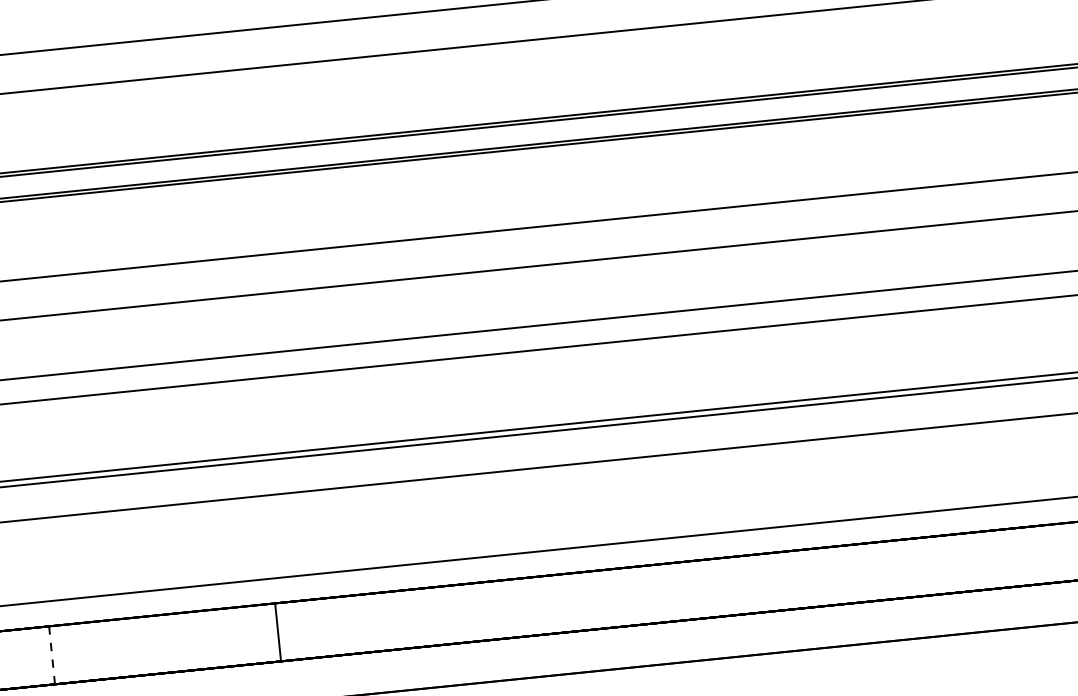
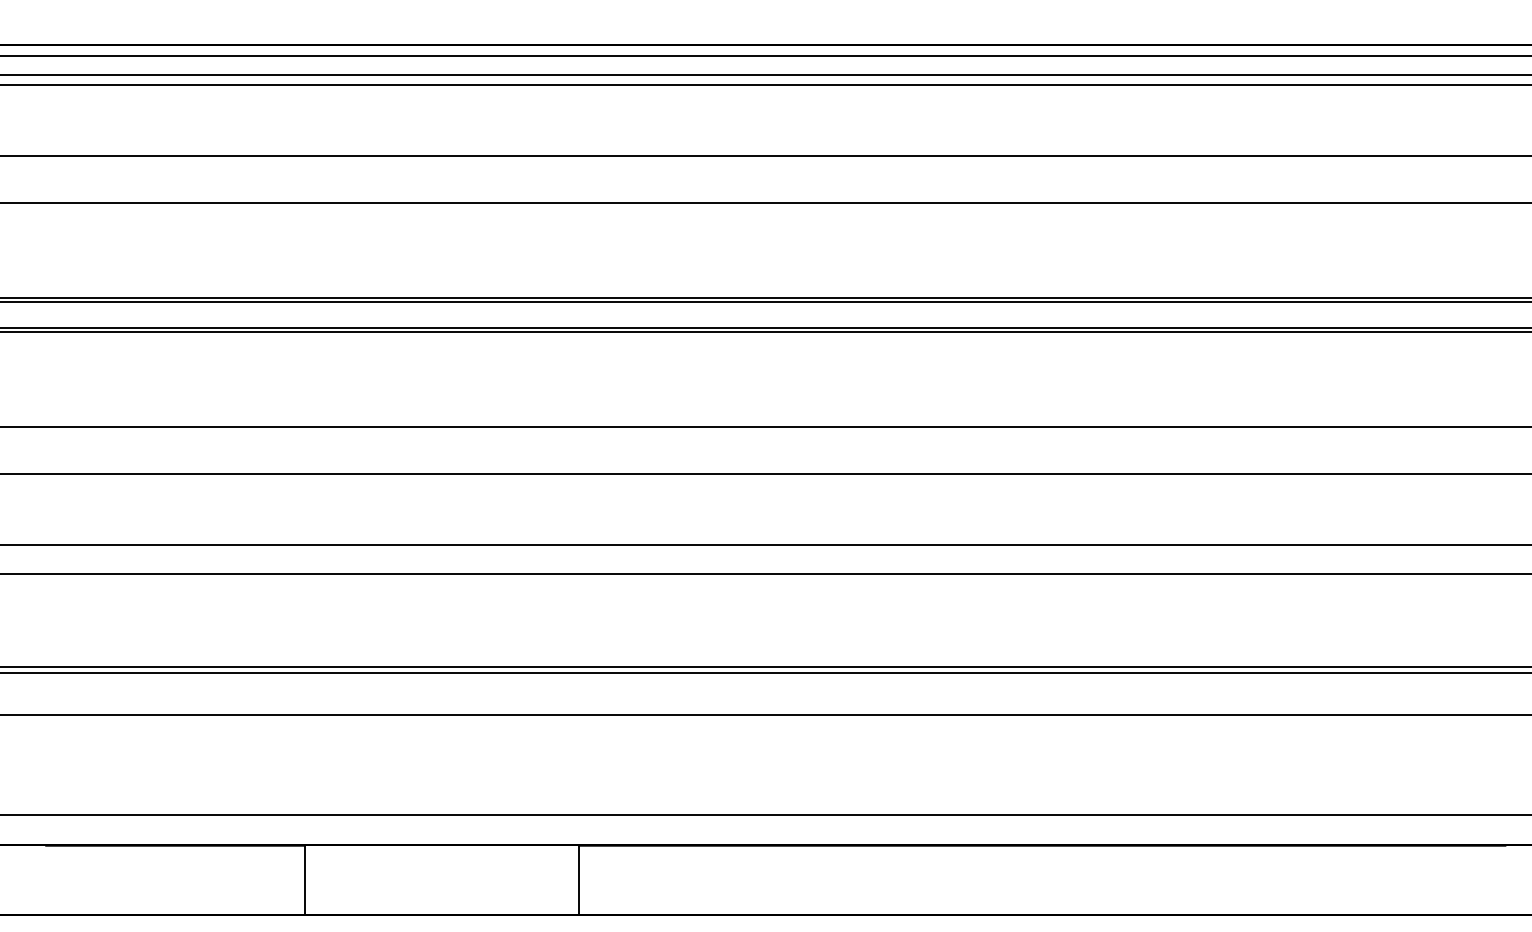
line: (52, 655) -> (305, 880), dashed -> solid

